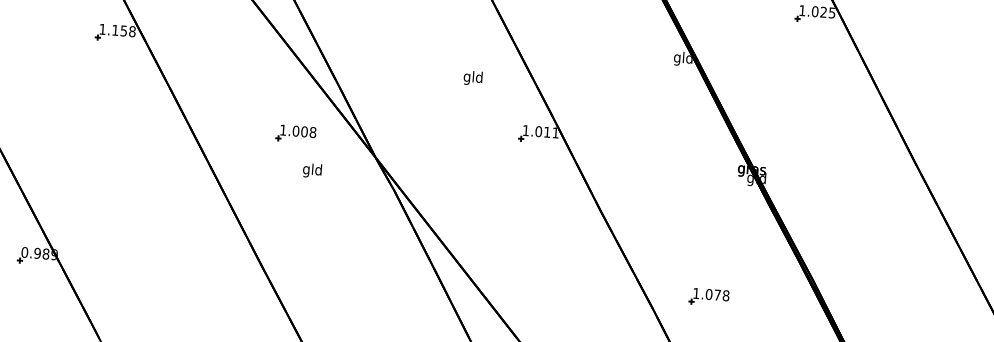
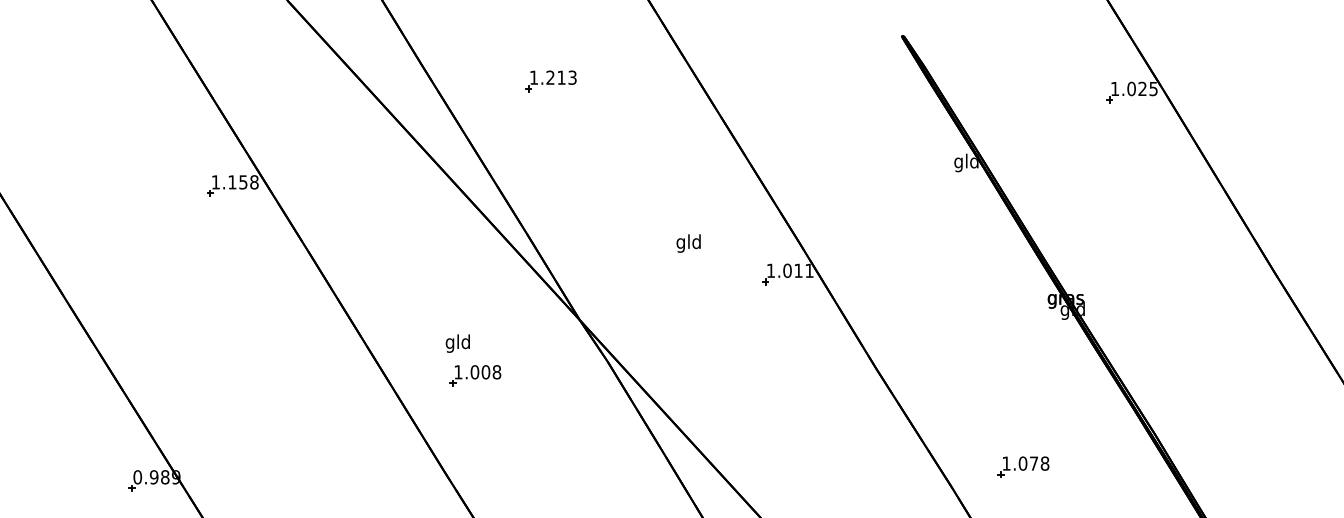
text: (472, 78) -> (688, 243), moved
part: (296, 133) -> (475, 375), moved
text: (312, 170) -> (457, 343), moved

